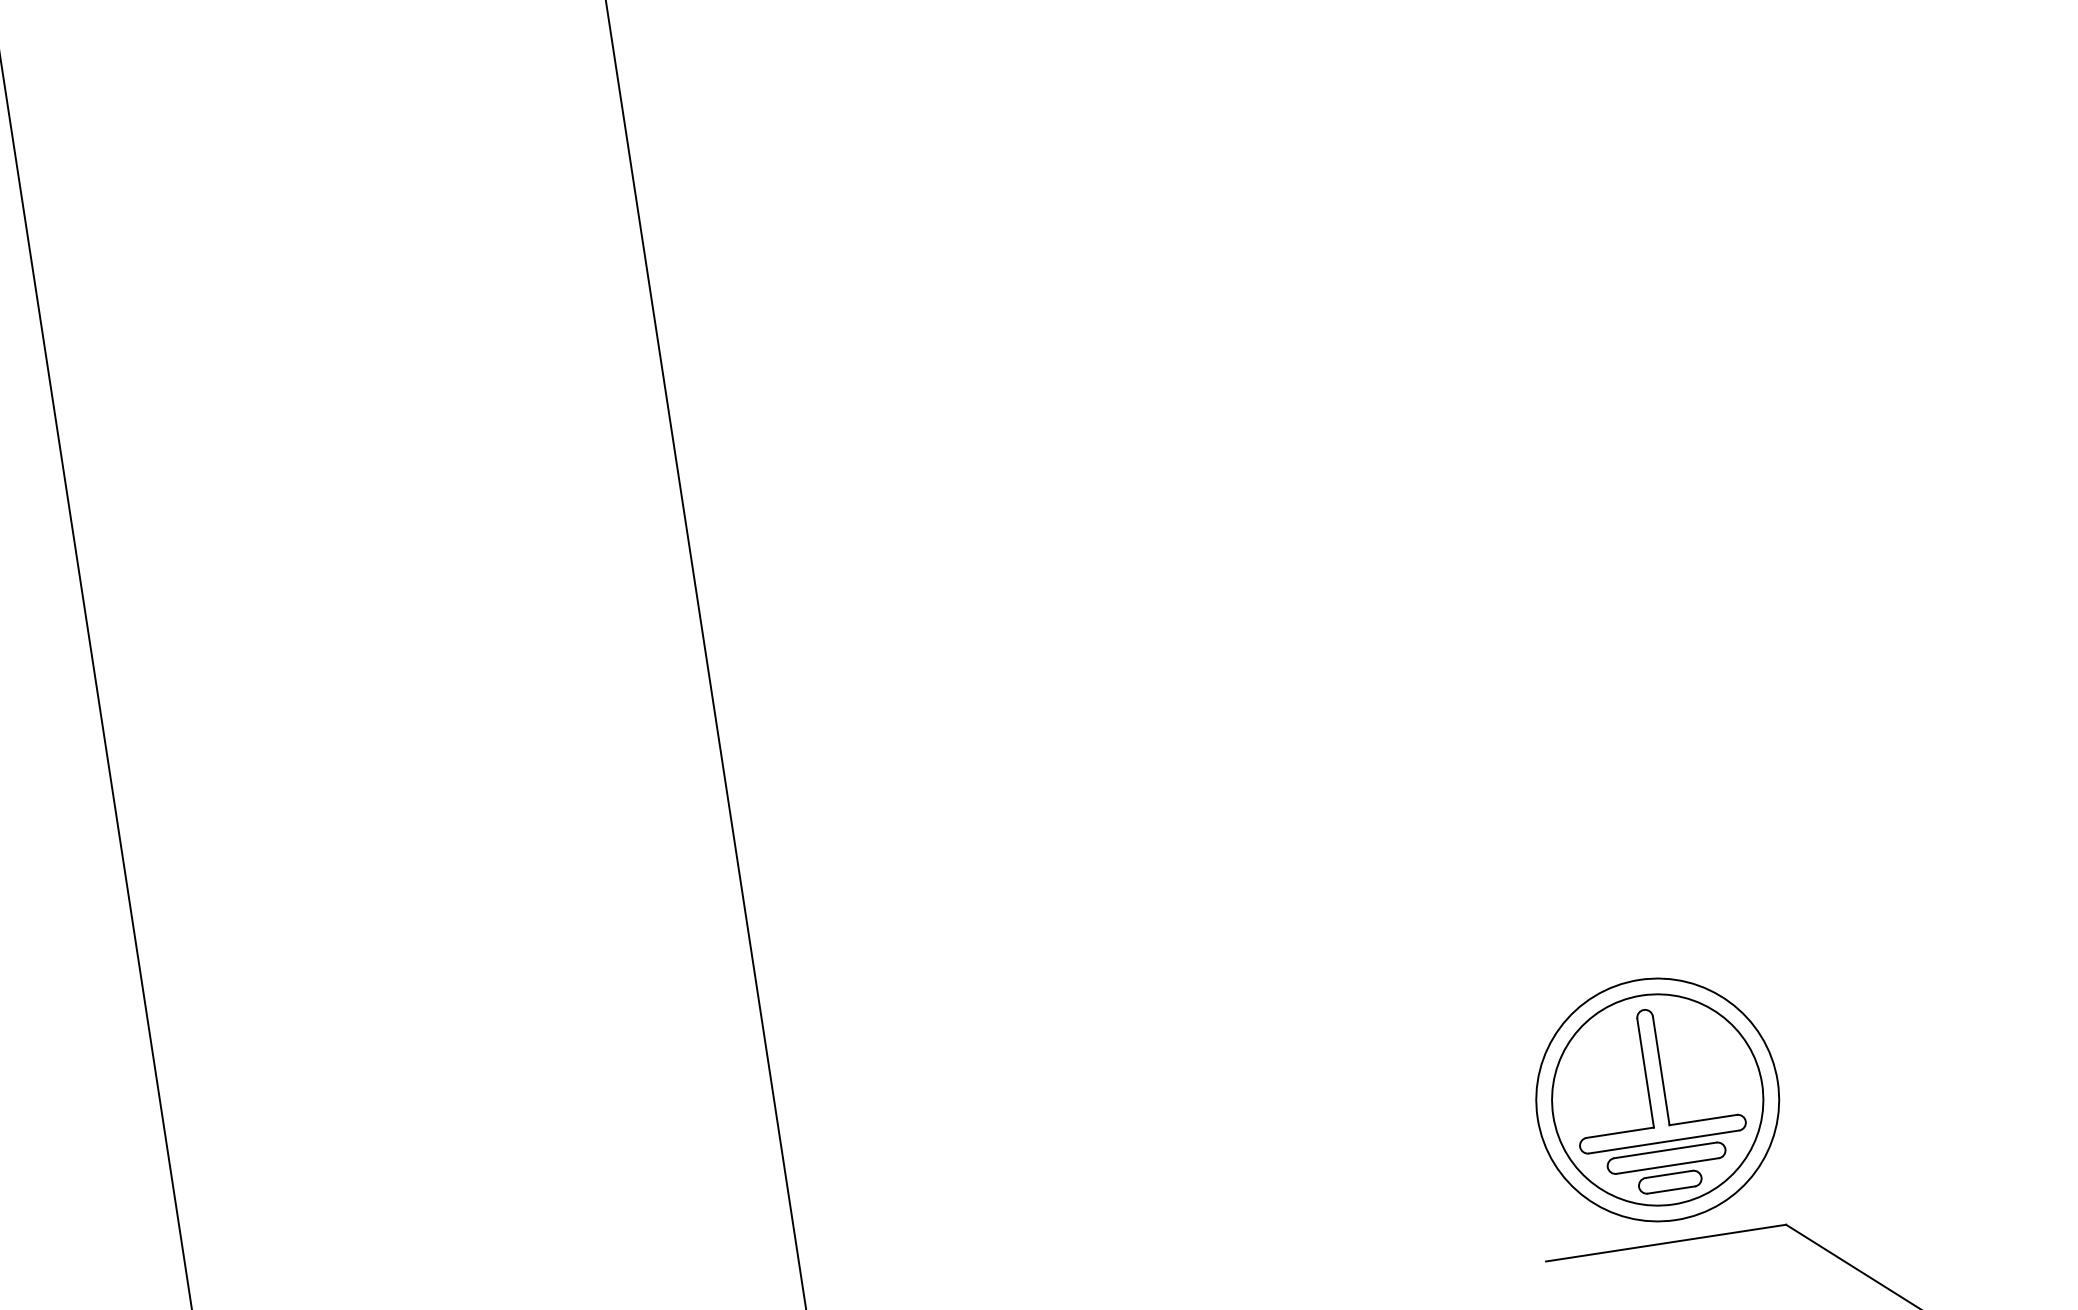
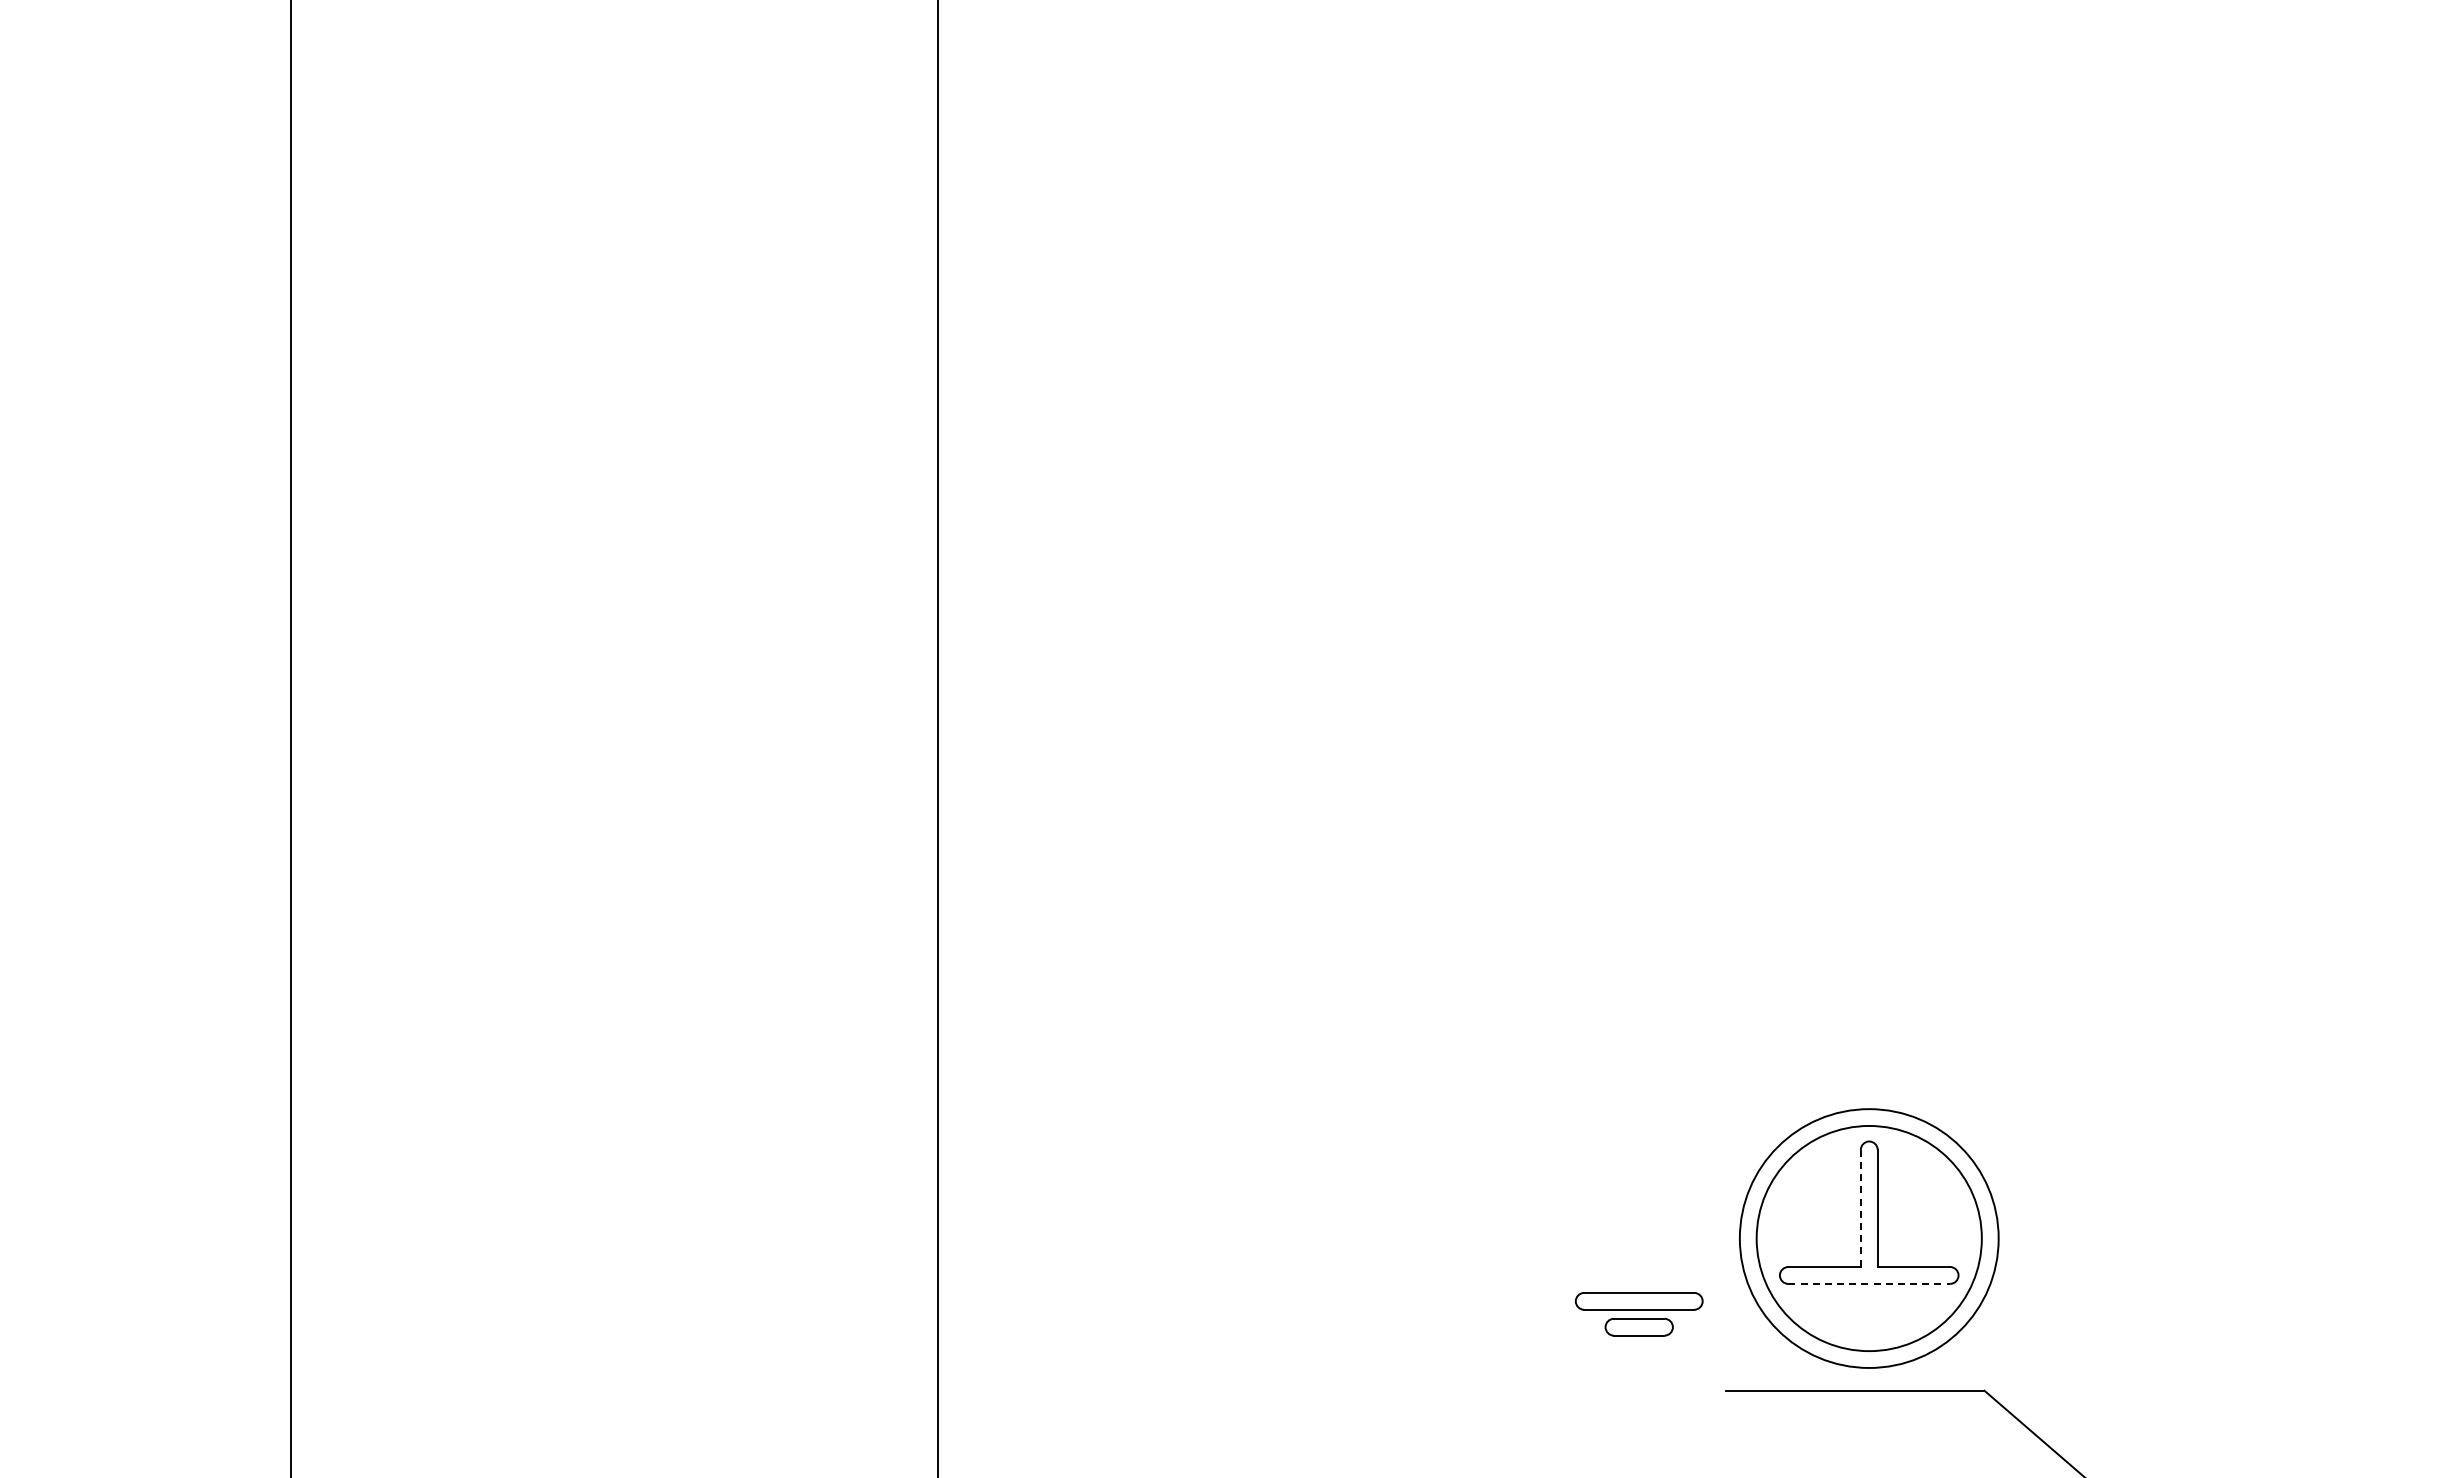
line: (1645, 1073) -> (1860, 1208), solid -> dashed
line: (1664, 1141) -> (1869, 1283), solid -> dashed
part: (1667, 1170) -> (1638, 1314), moved

